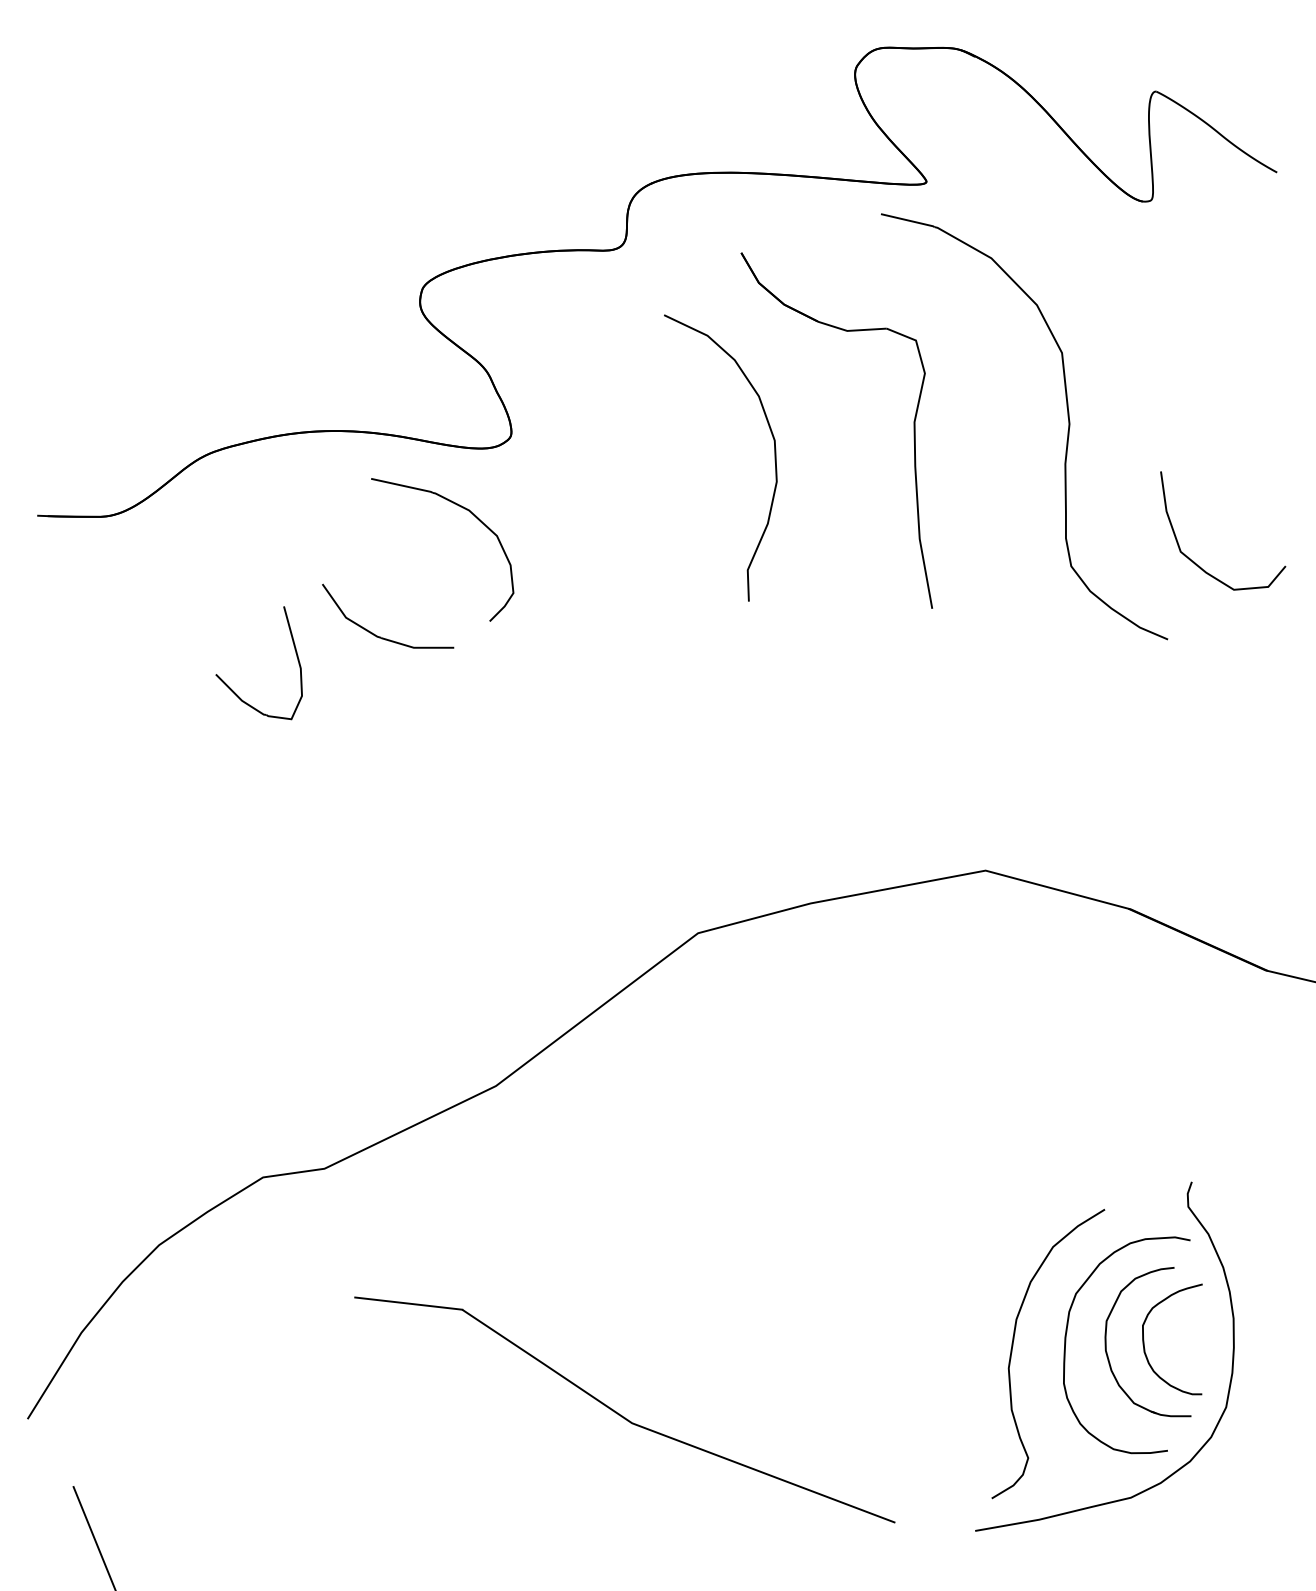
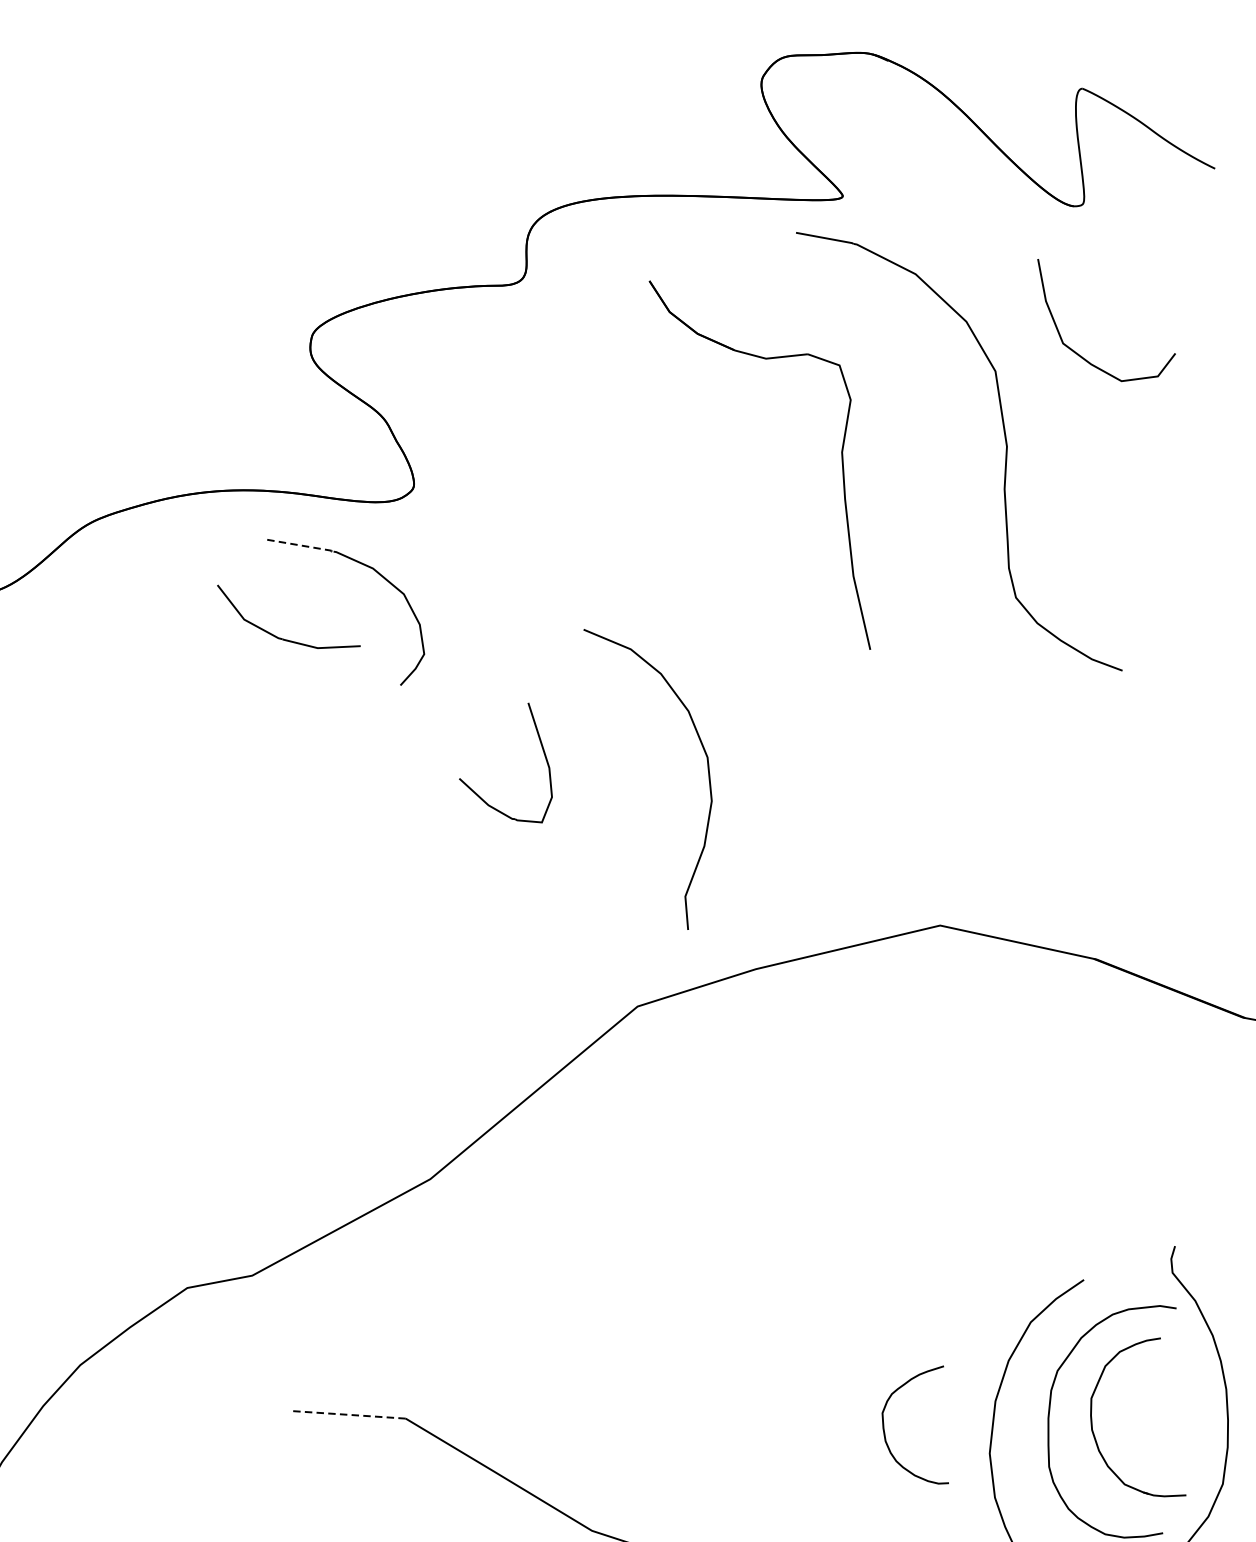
curve: (774, 457) -> (708, 775), moved
line: (403, 485) -> (301, 545), solid -> dashed
curve: (1199, 565) -> (1083, 357), moved
part: (380, 636) -> (281, 637), moved
part: (232, 689) -> (477, 793), moved
line: (408, 1303) -> (348, 1414), solid -> dashed
curve: (1144, 1339) -> (884, 1427), moved

